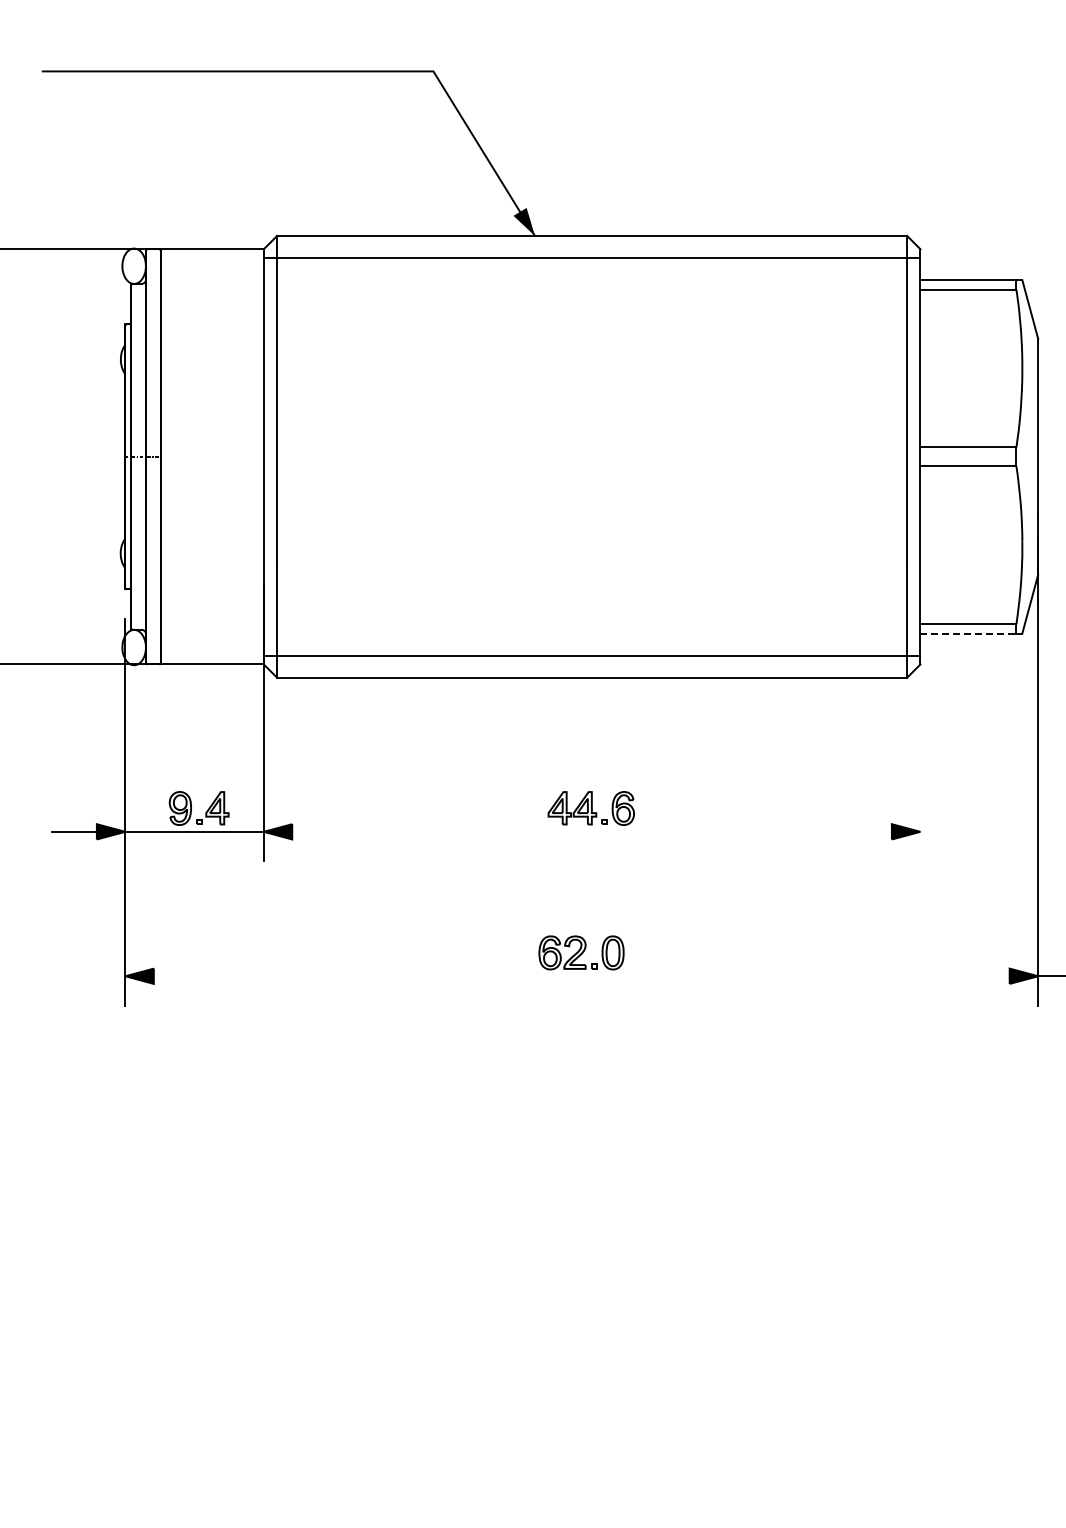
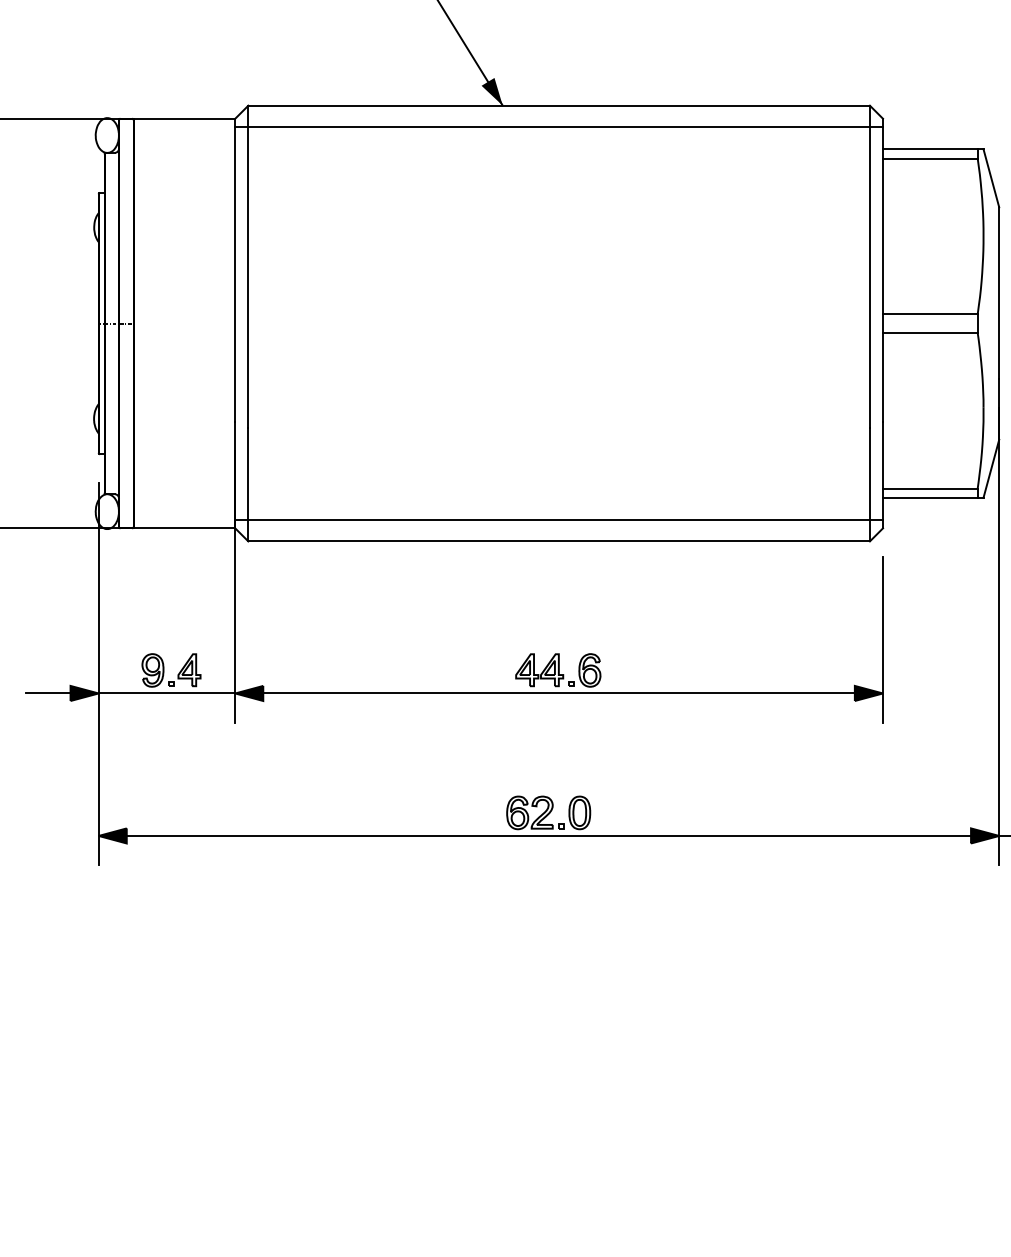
line: (968, 633) -> (930, 497), dashed -> solid
line: (920, 777) -> (883, 639), added
line: (591, 831) -> (558, 693), added
line: (581, 976) -> (548, 836), added

